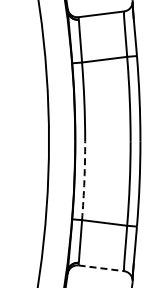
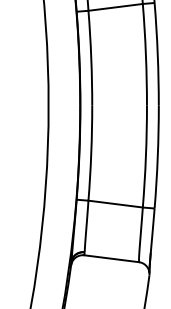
arc: (84, 180) -> (91, 152), dashed -> solid
line: (101, 268) -> (111, 258), dashed -> solid

